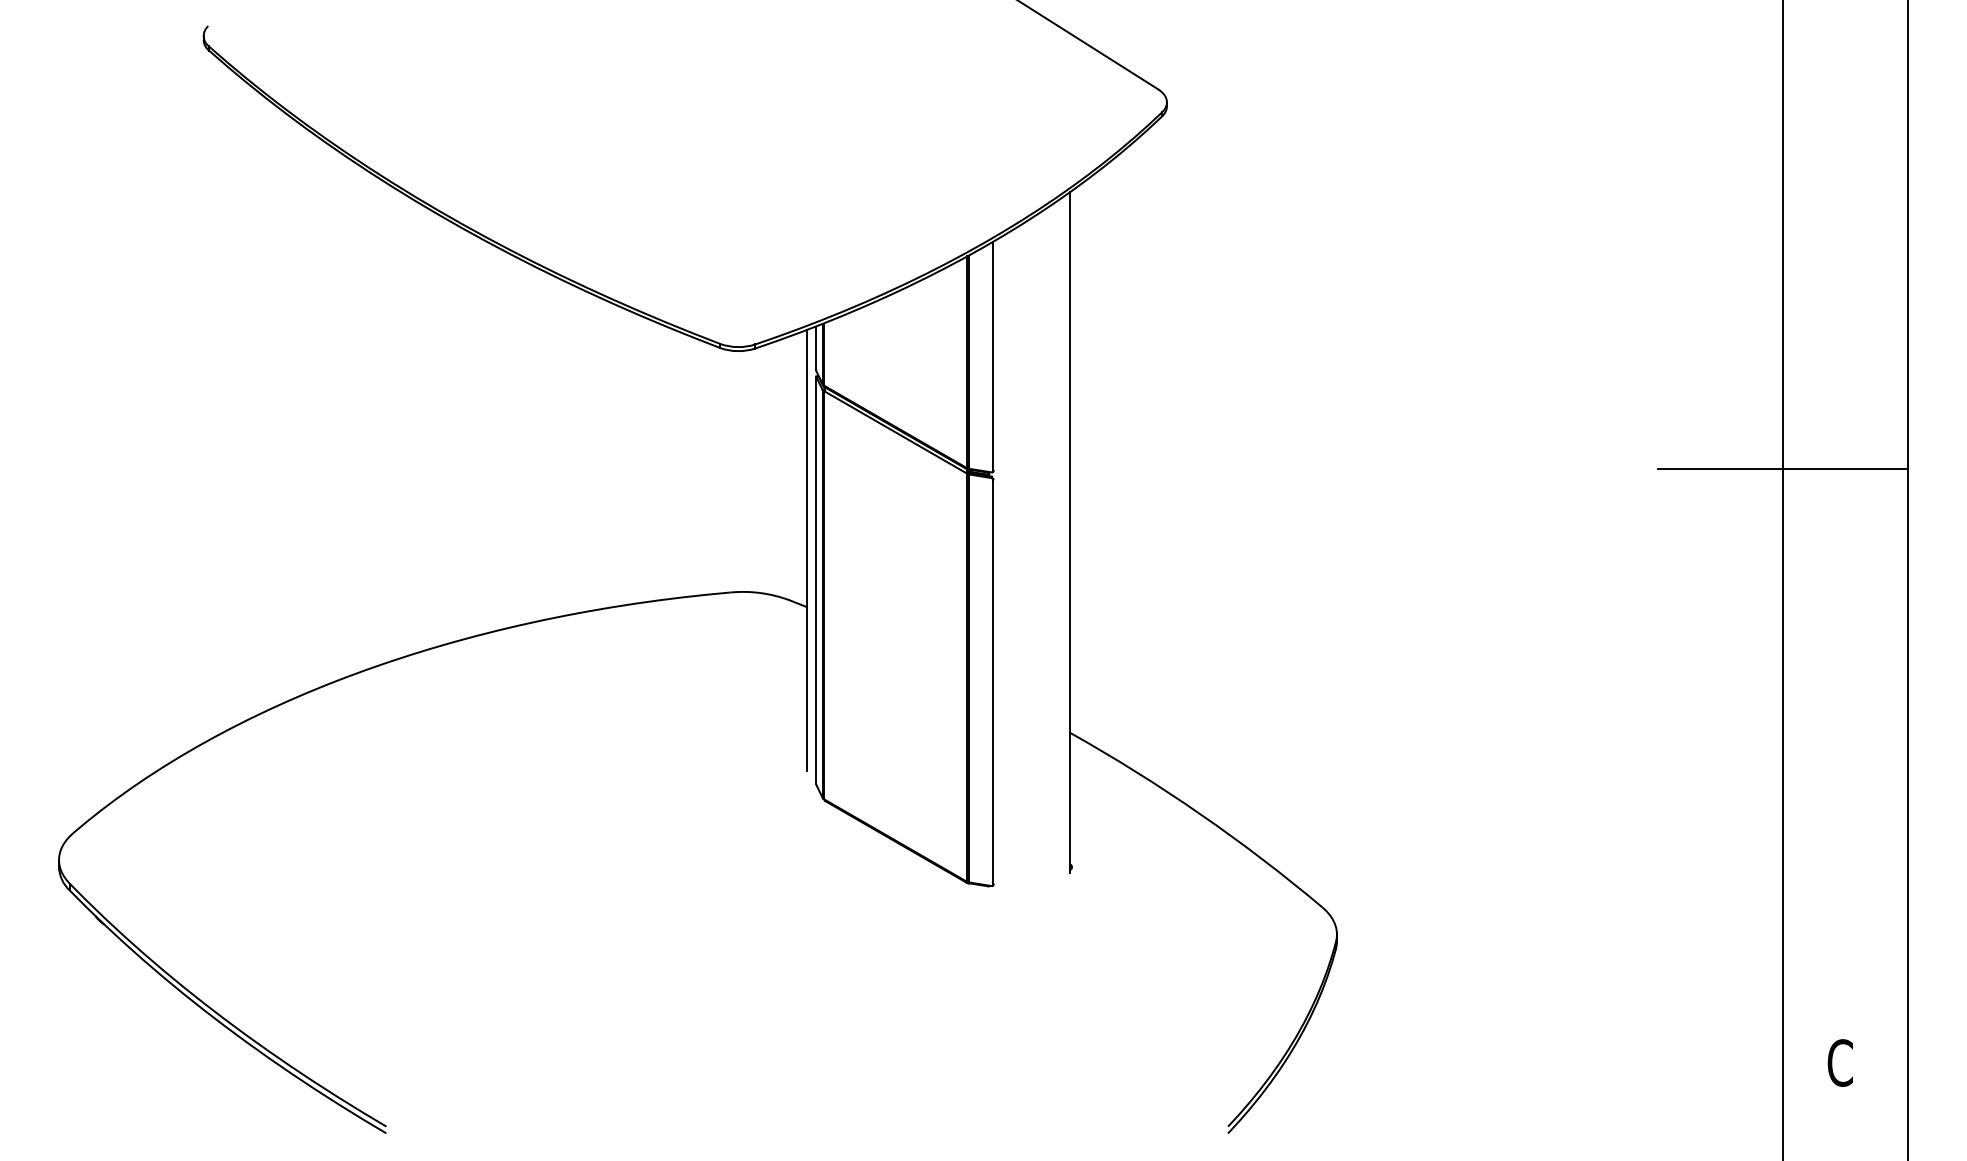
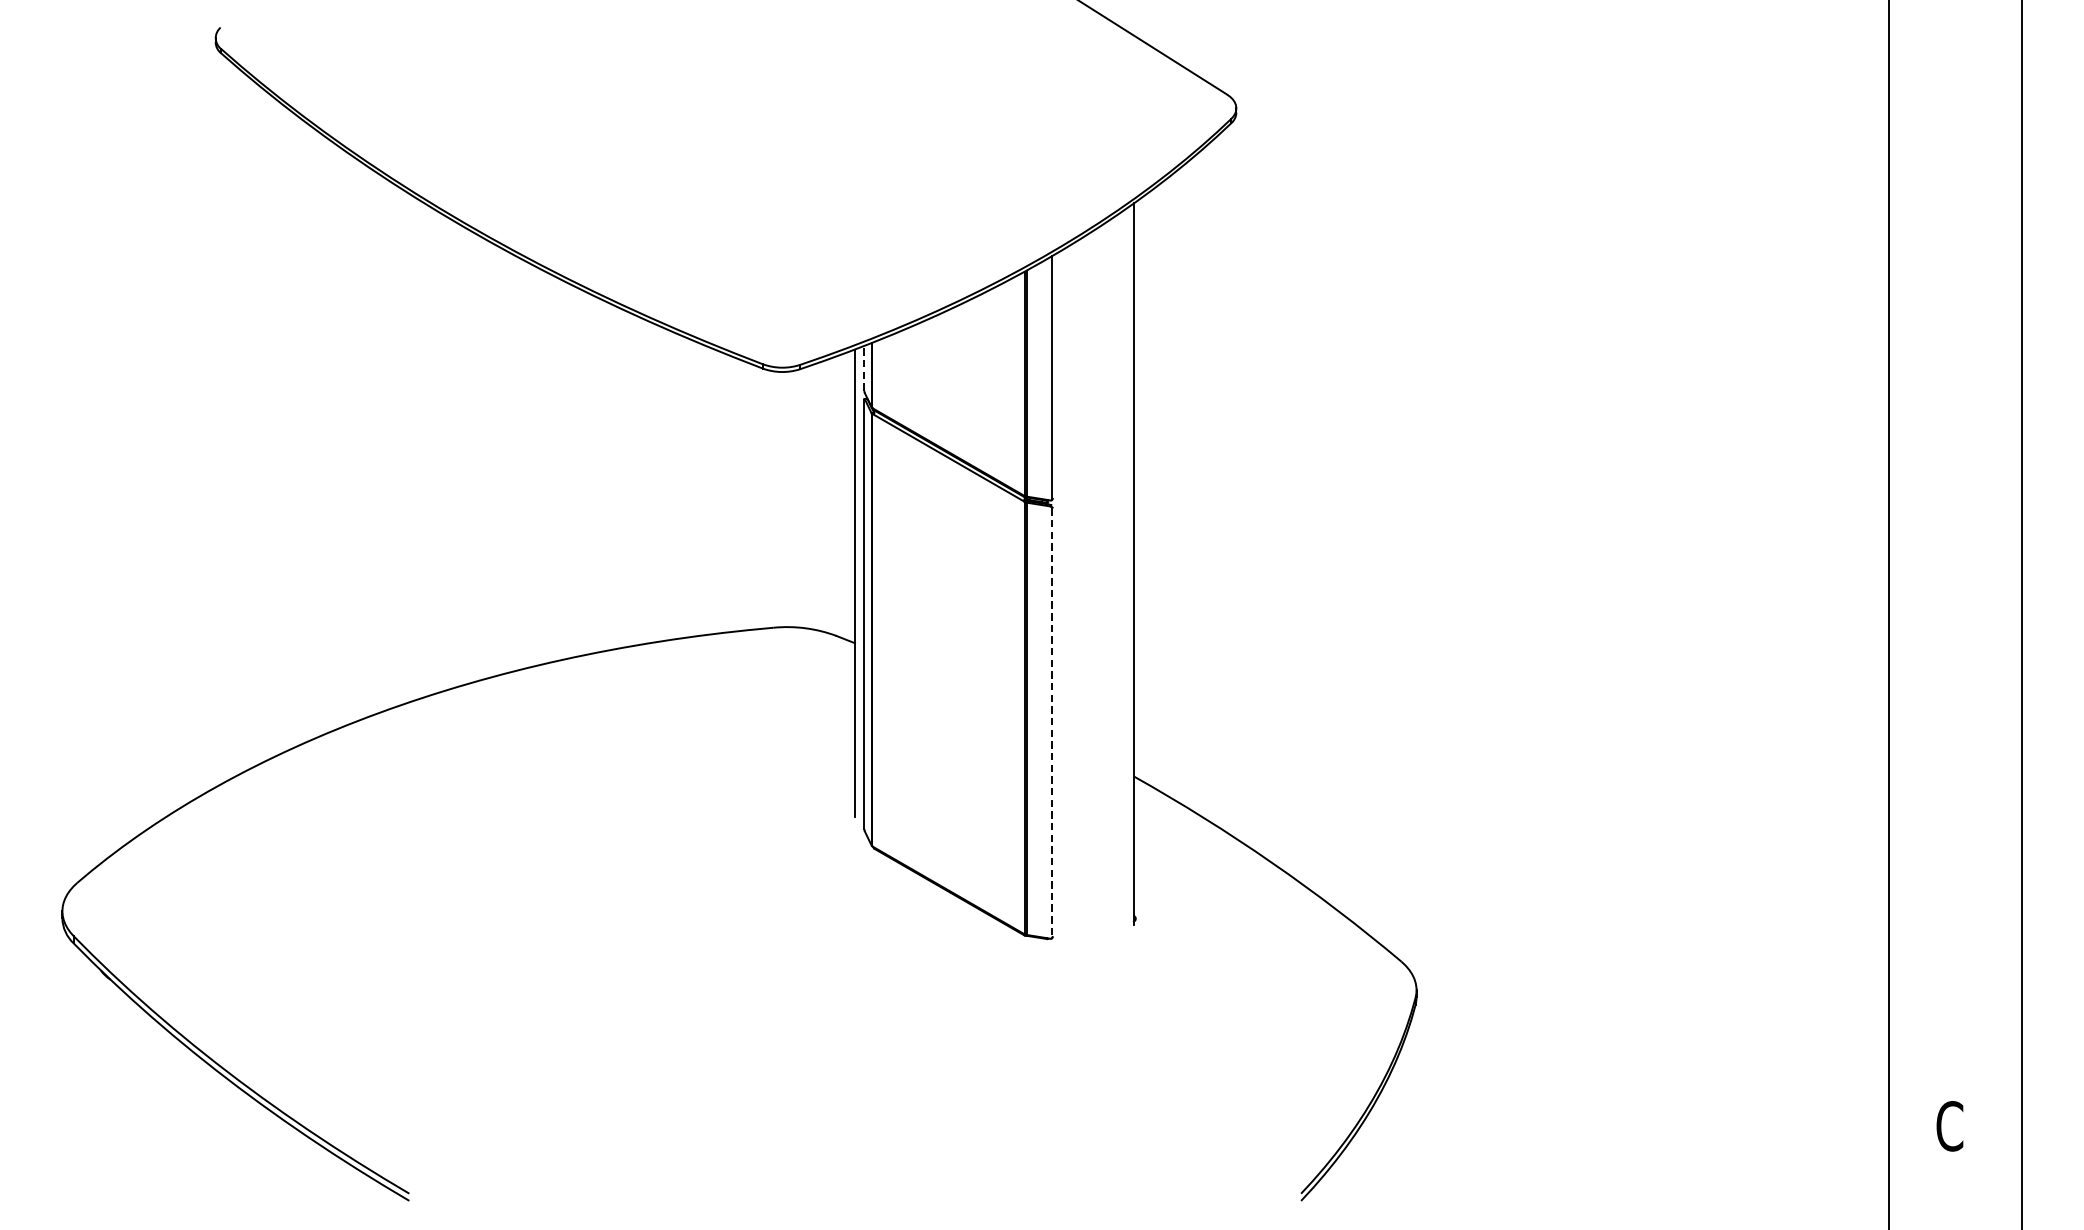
line: (815, 347) -> (863, 368), solid -> dashed
line: (1782, 469) -> (1888, 497), removed
line: (993, 682) -> (1052, 723), solid -> dashed

